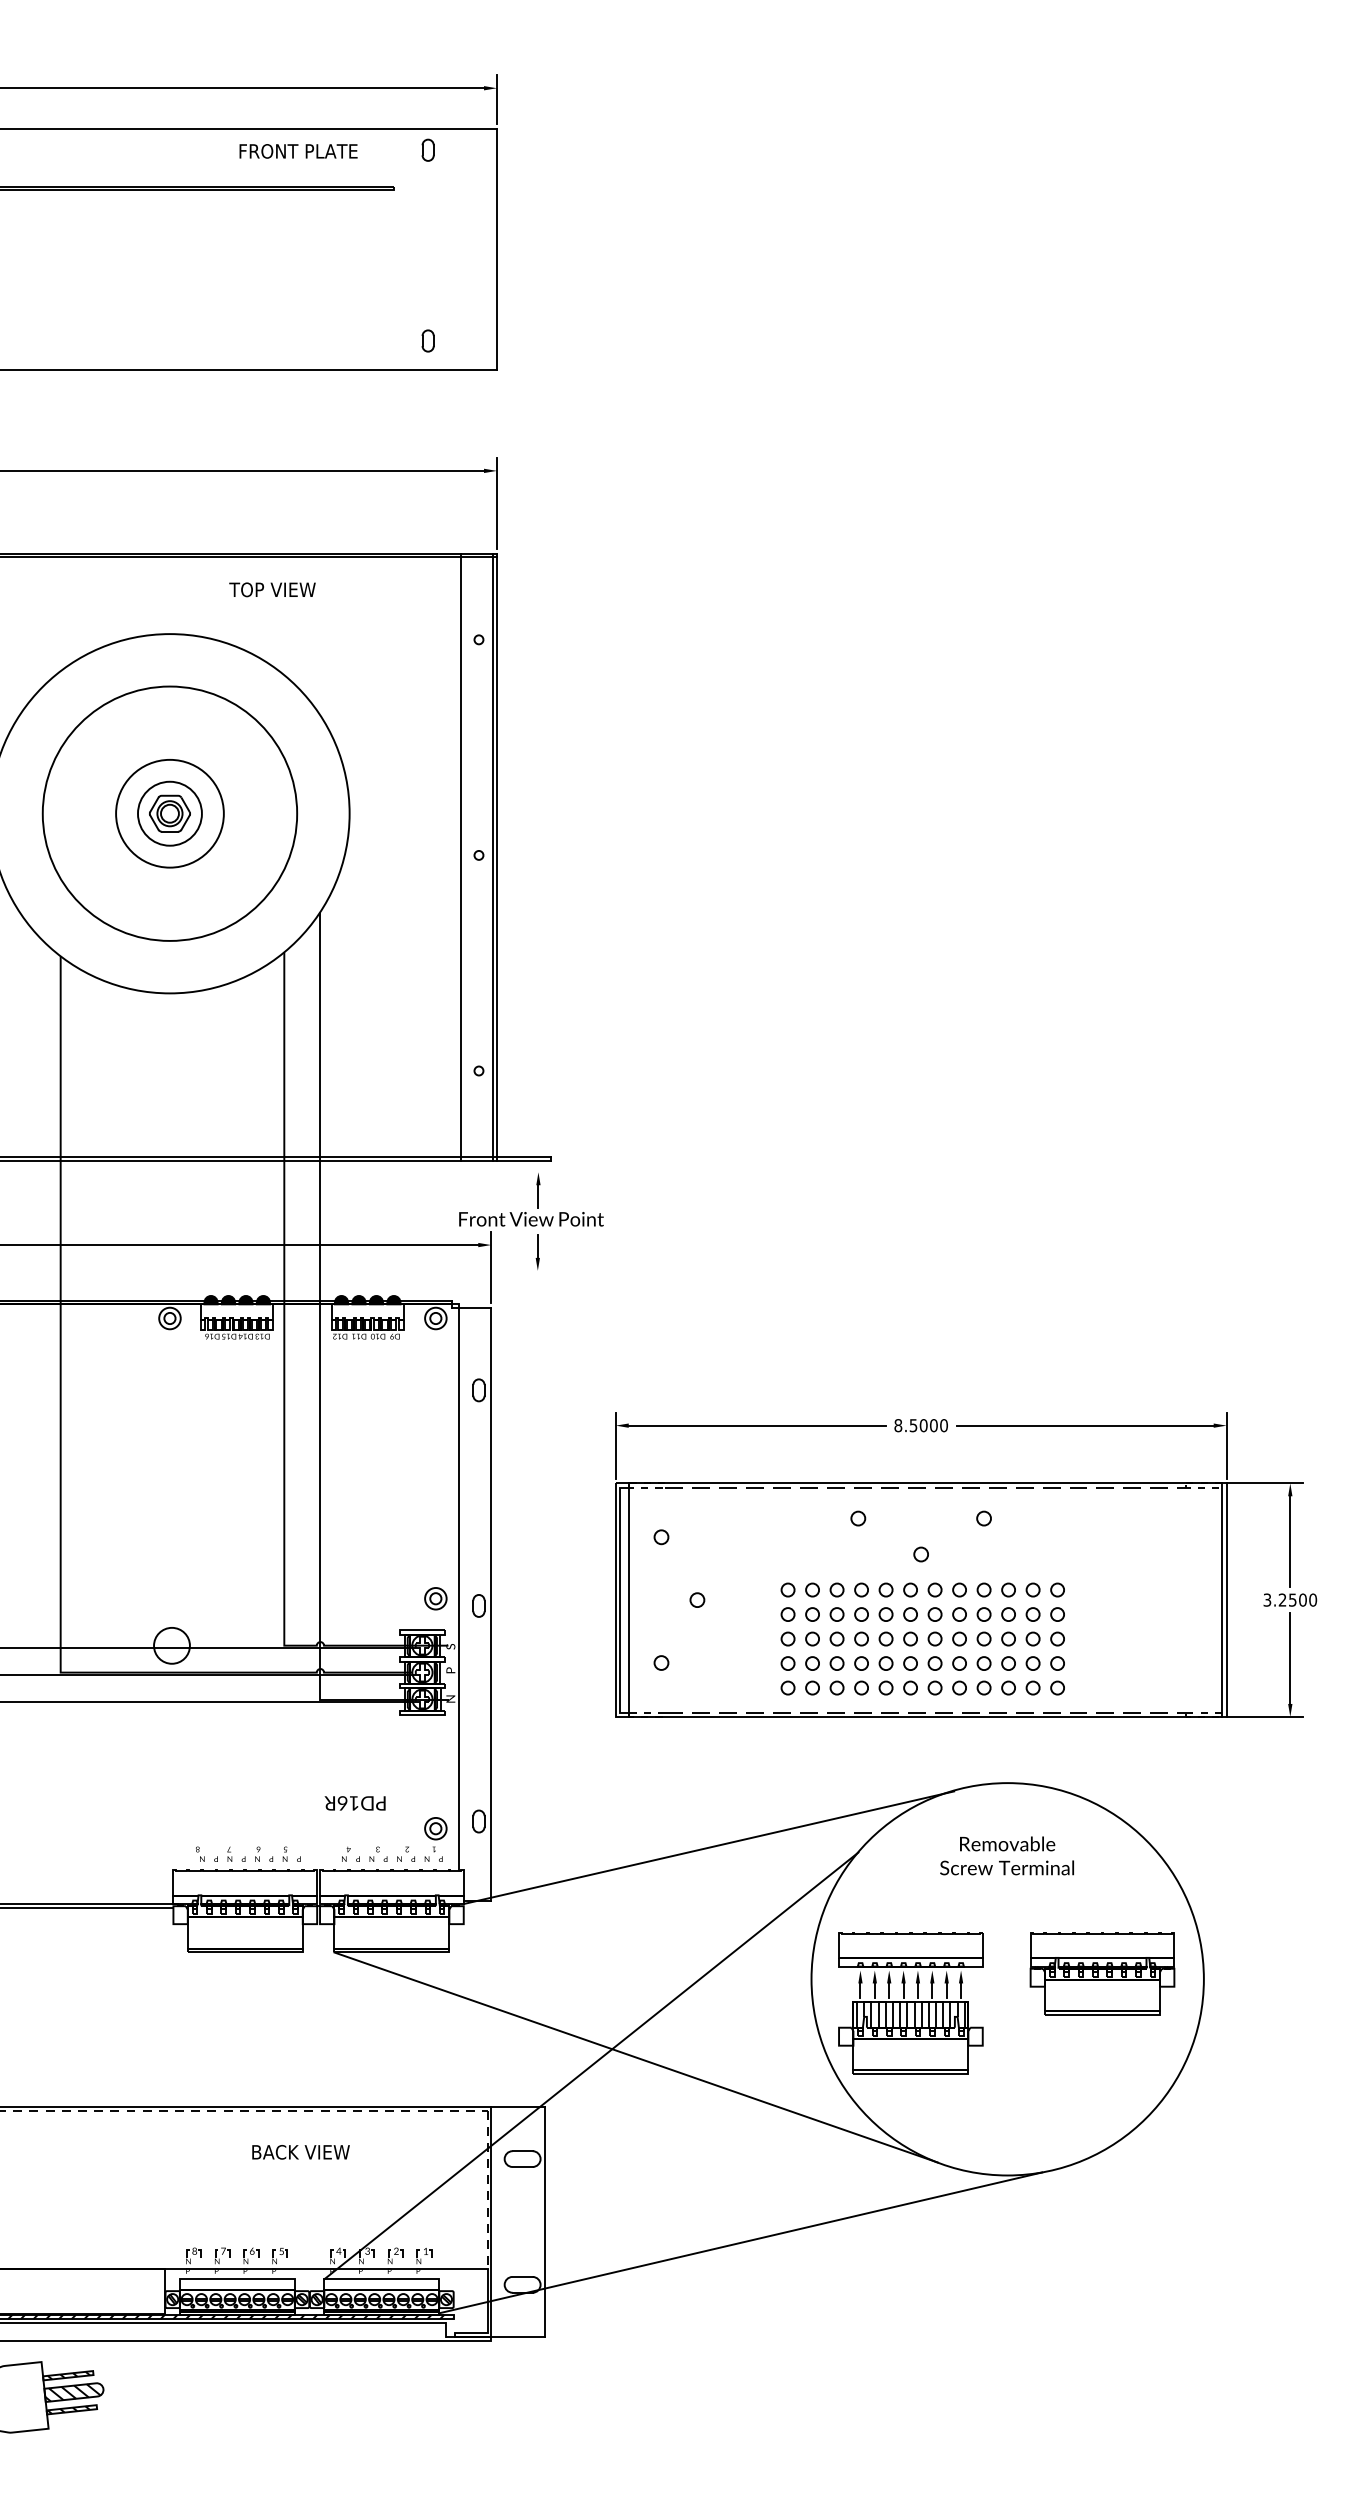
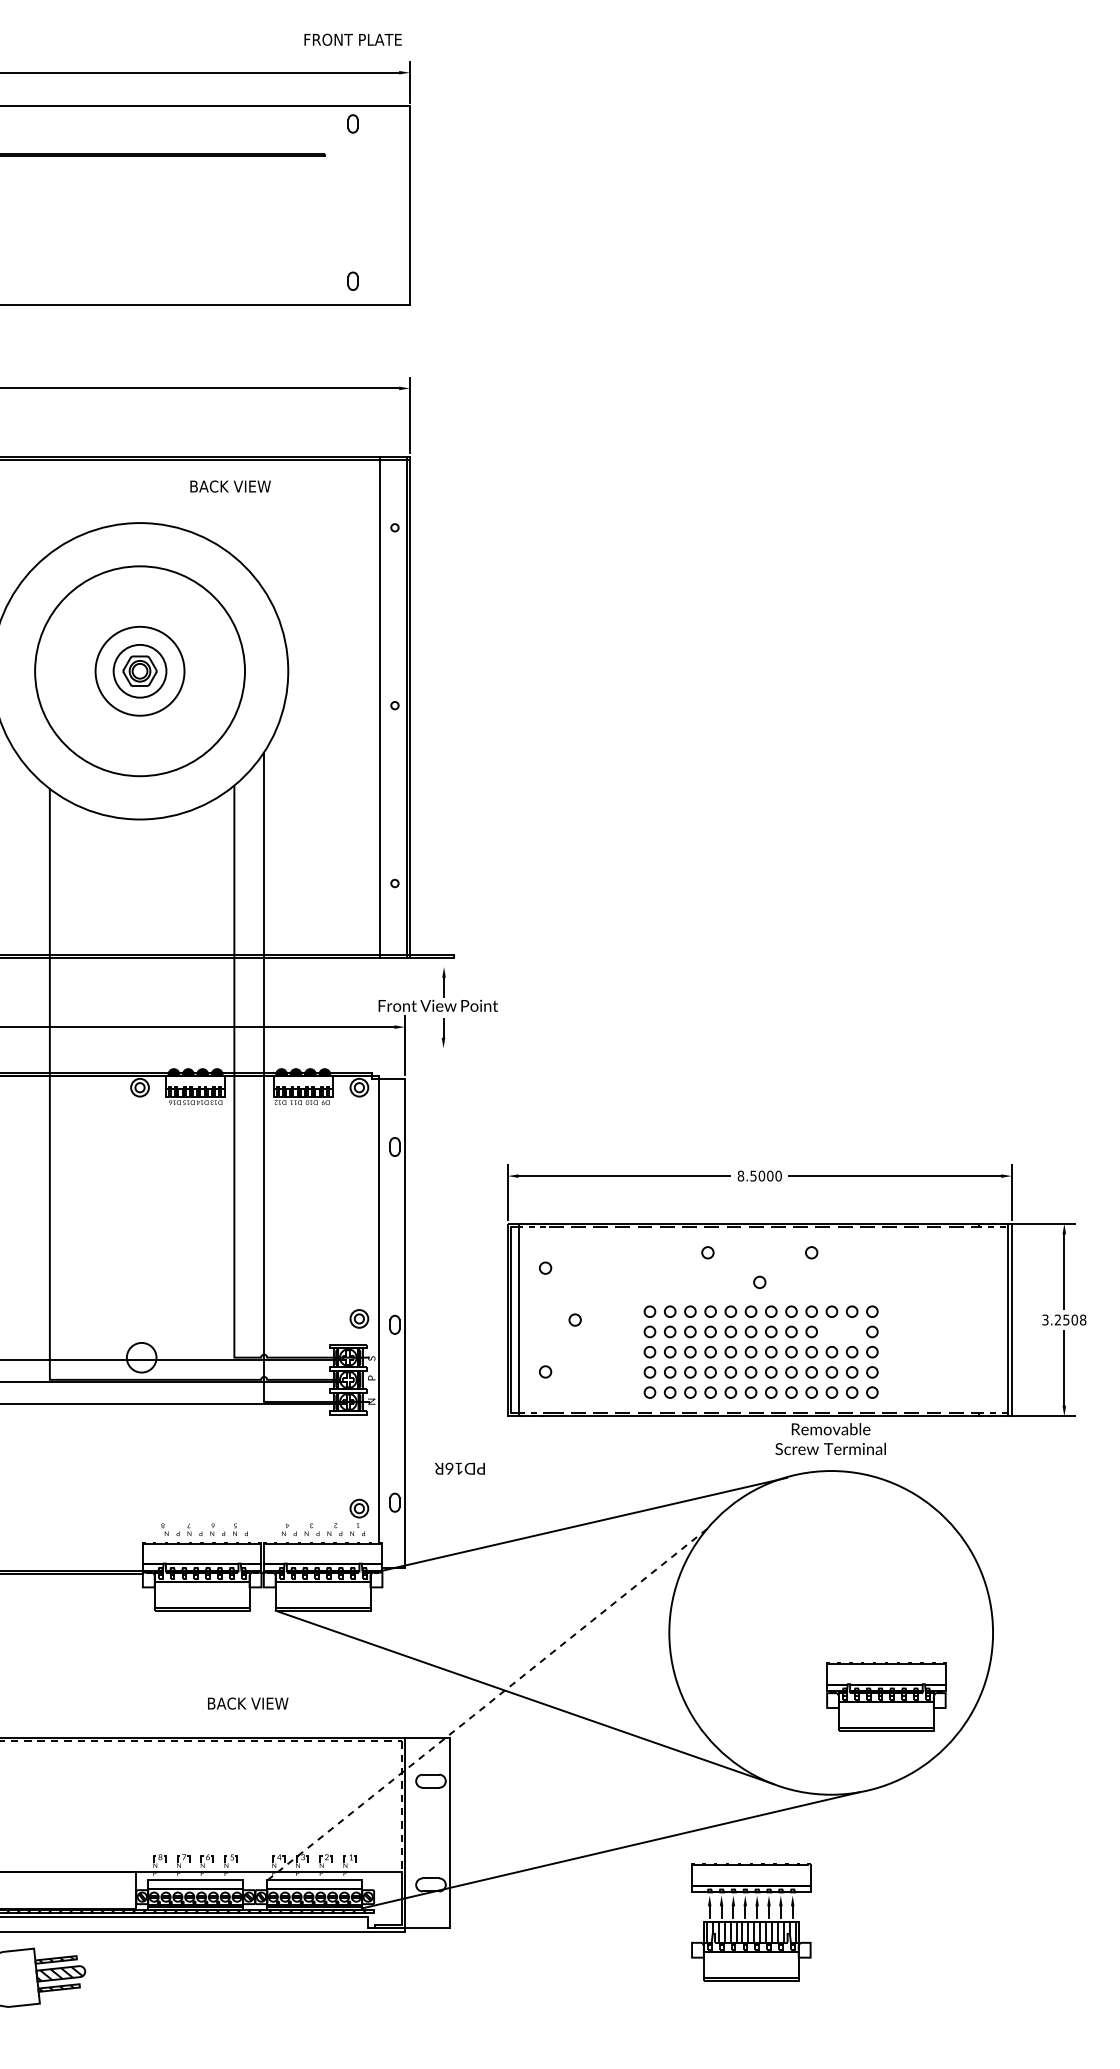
text: (297, 150) -> (352, 39), moved
text: (278, 589) -> (229, 486), TOP VIEW -> BACK VIEW
text: (1312, 1599) -> (1082, 1319), 3.2500 -> 3.2508
part: (1020, 1613) -> (841, 1331), removed
text: (354, 1803) -> (459, 1468), moved
text: (1006, 1855) -> (830, 1438), moved
part: (1102, 1972) -> (886, 1696), moved
part: (911, 2003) -> (751, 1922), moved
line: (592, 2066) -> (488, 1704), solid -> dashed
text: (301, 2152) -> (248, 1703), moved

